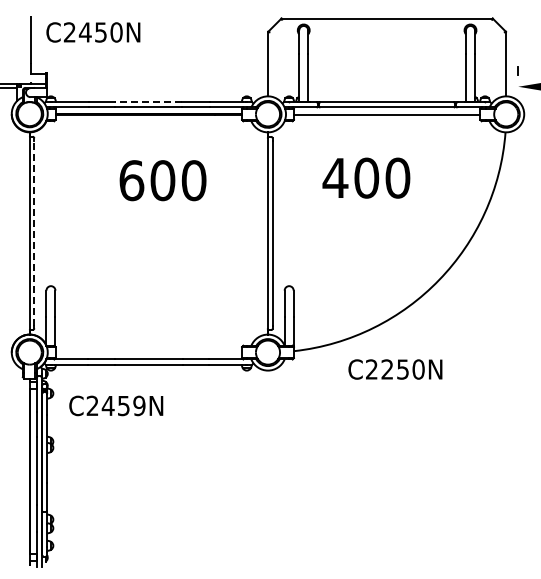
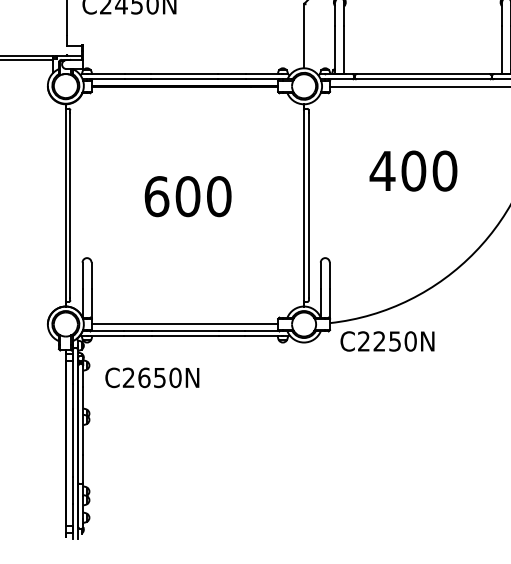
line: (148, 102) -> (184, 74), dashed -> solid
text: (366, 177) -> (413, 170), moved
text: (162, 180) -> (187, 196), moved
line: (34, 233) -> (70, 205), dashed -> solid
line: (148, 352) -> (184, 324), added
text: (395, 369) -> (387, 341), moved
text: (123, 405) -> (159, 377), C2459N -> C2650N

